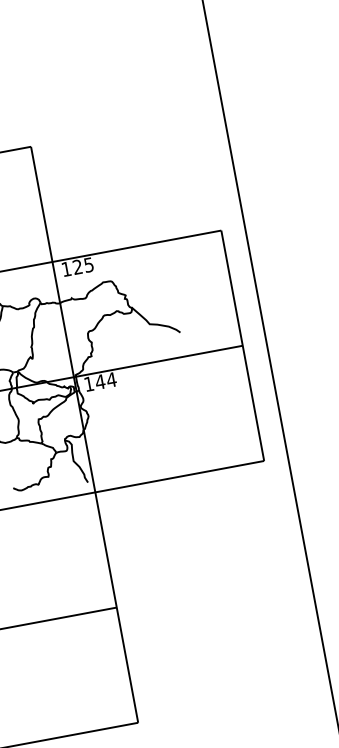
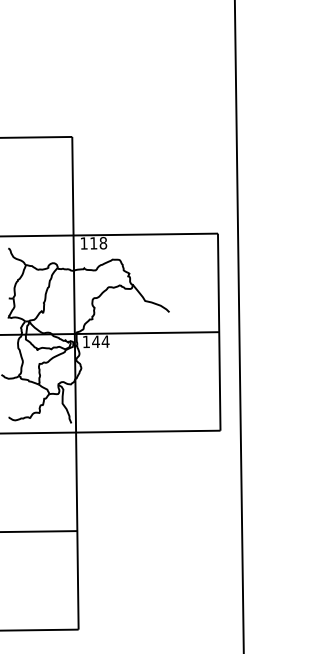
text: (83, 266) -> (98, 243), 125 -> 118

